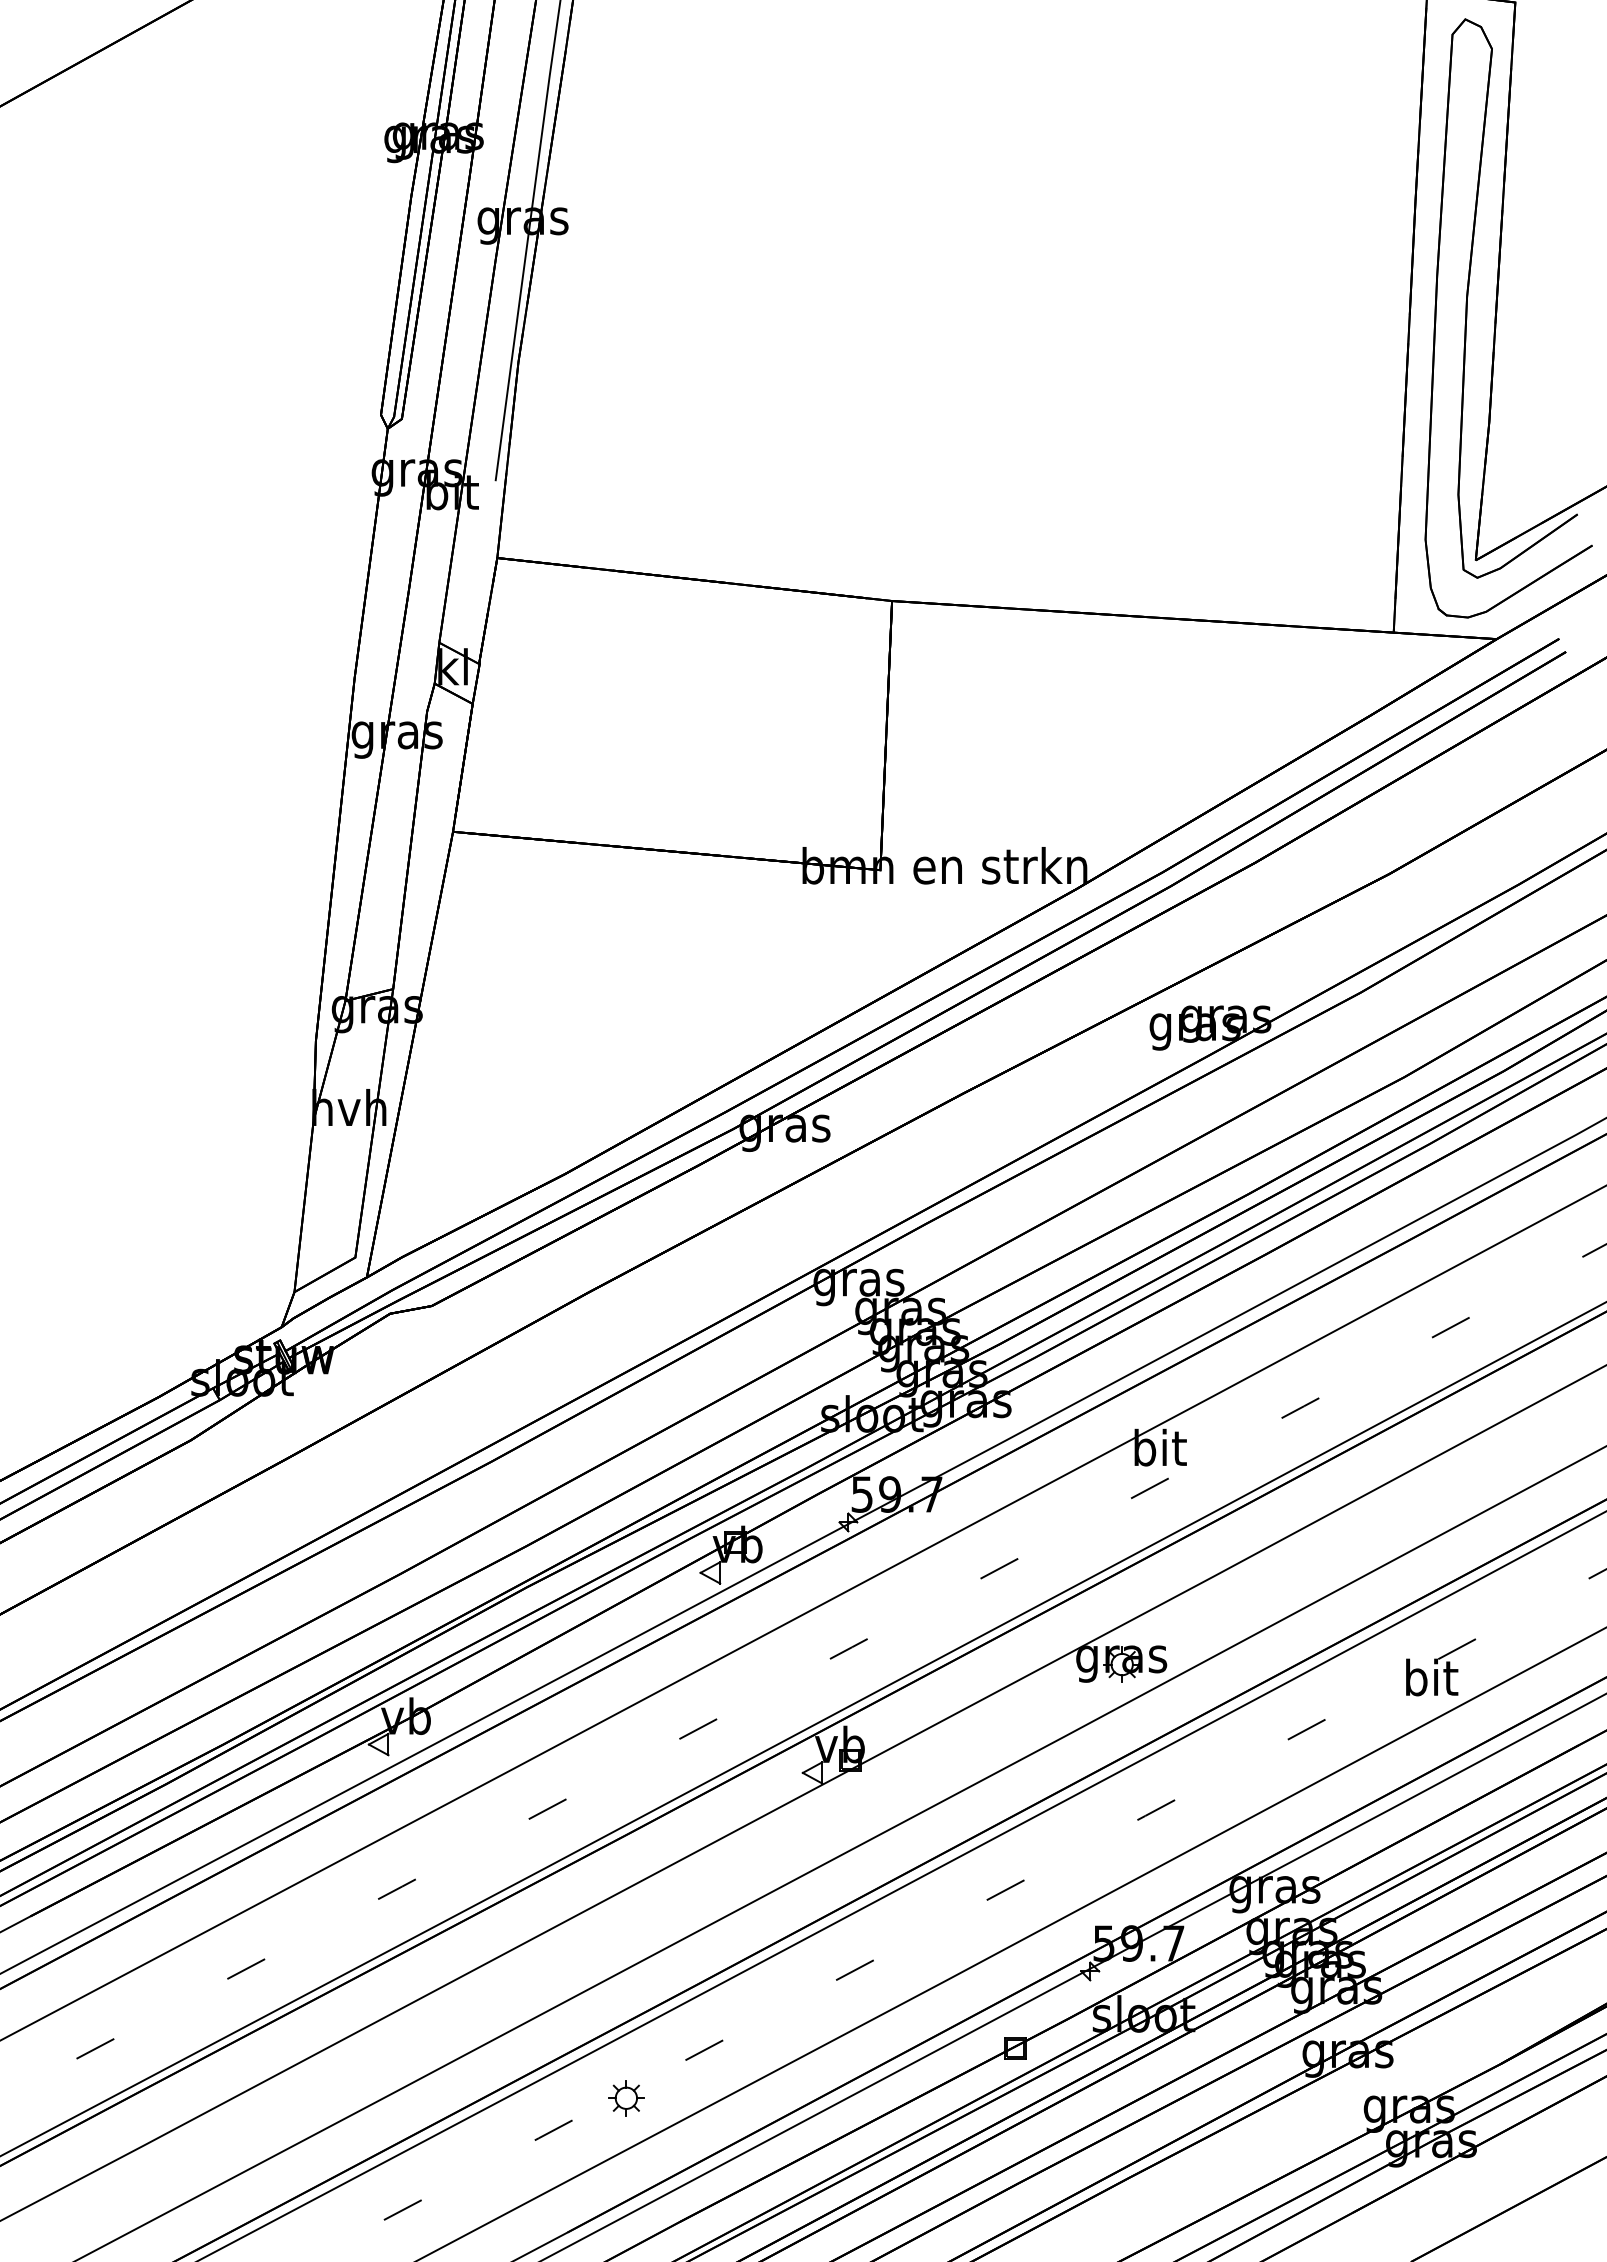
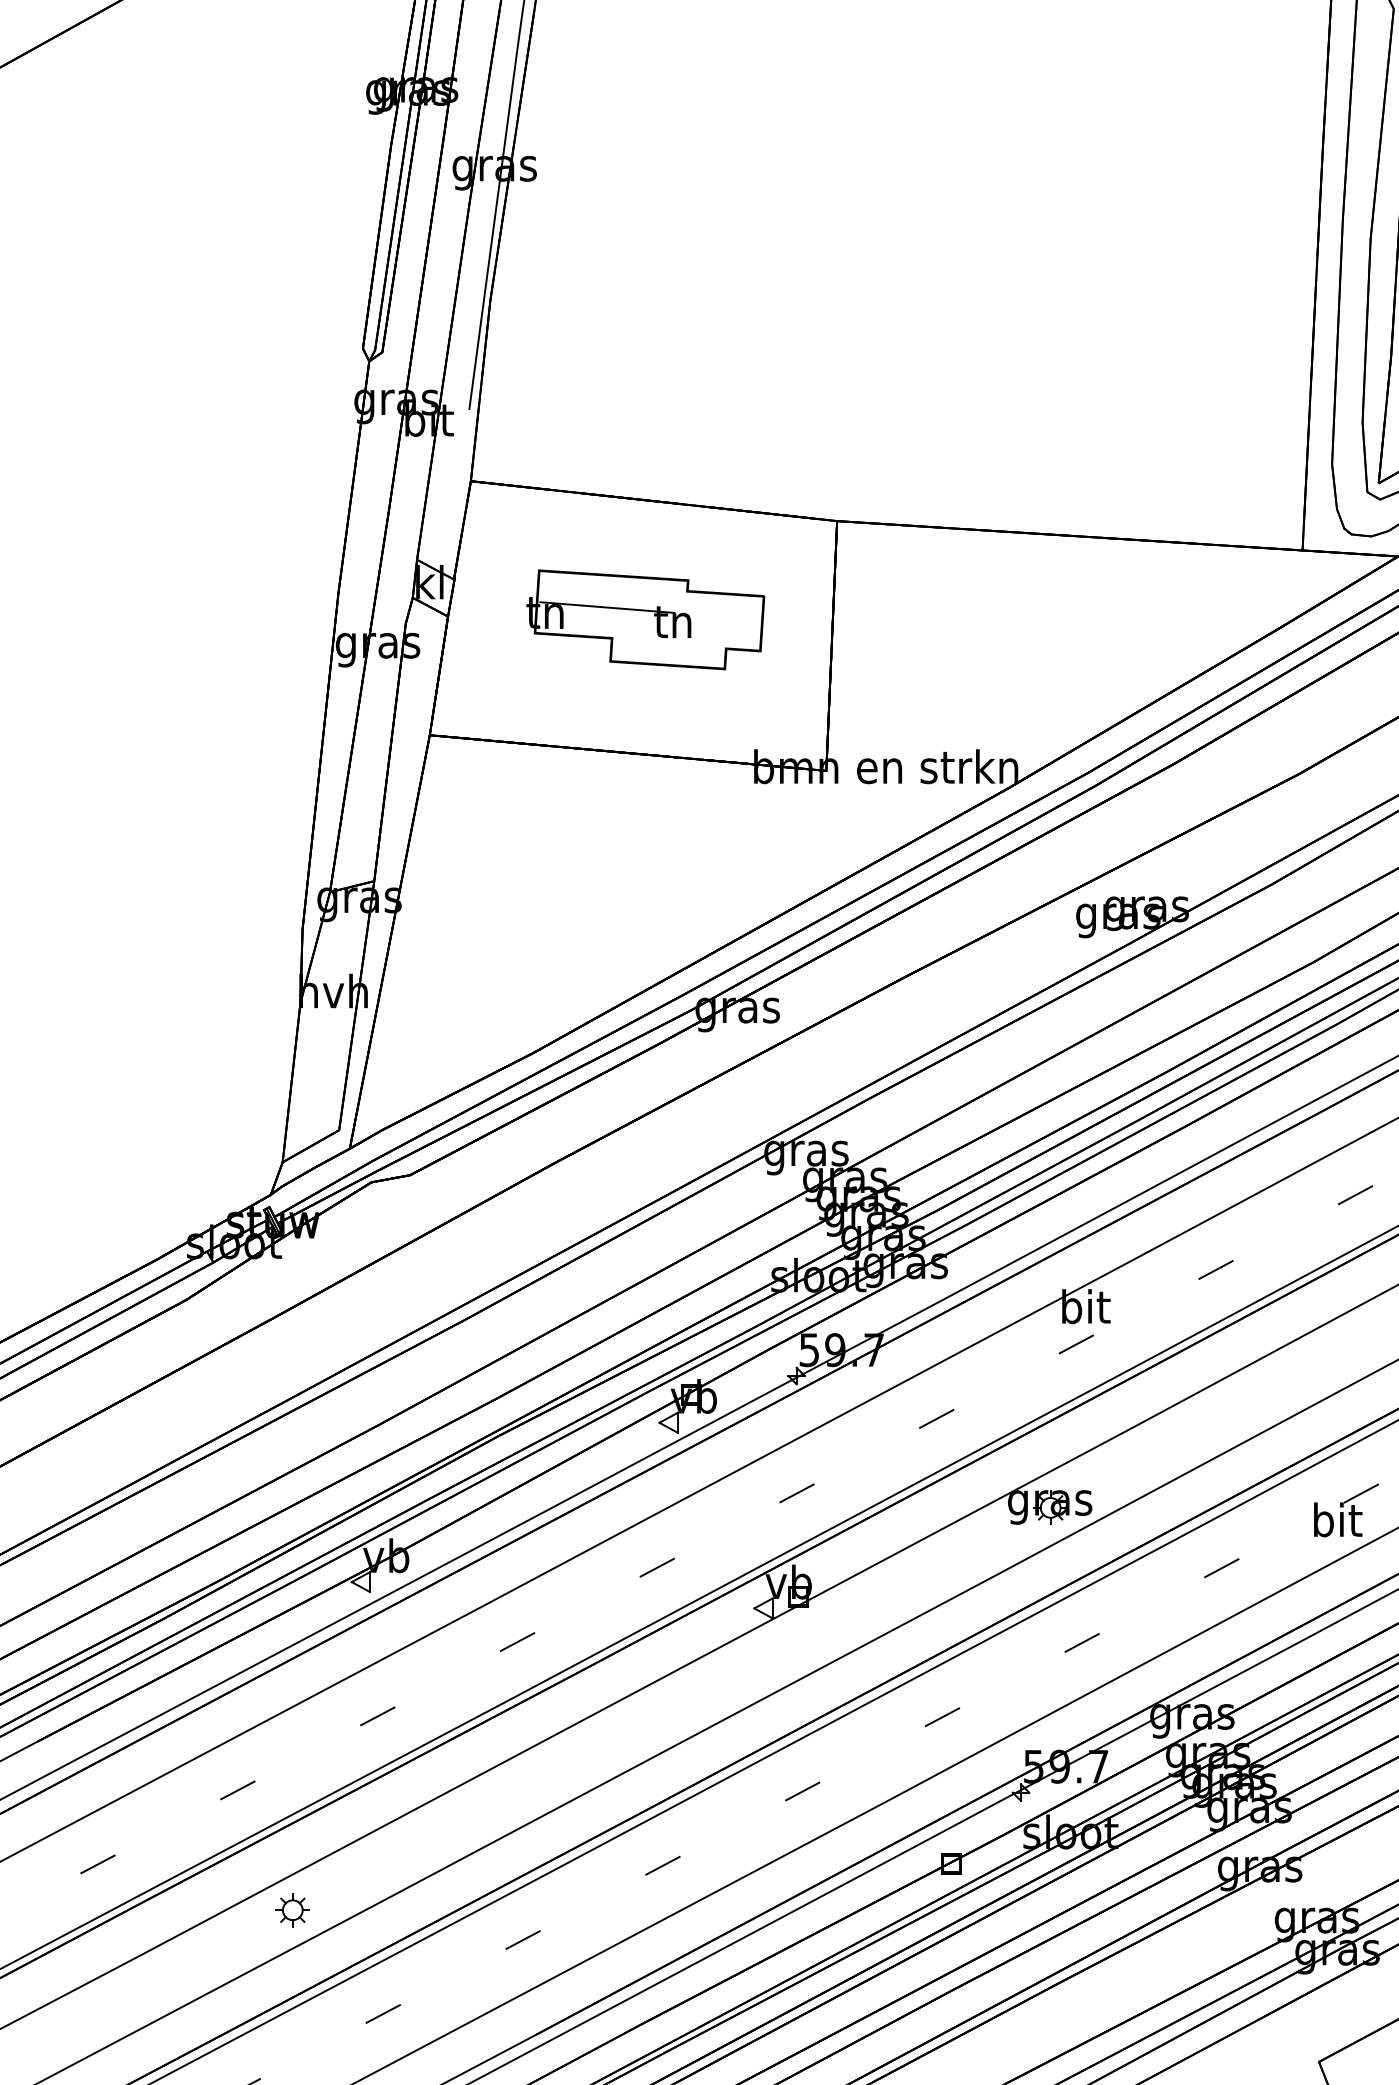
part: (685, 707) -> (645, 619), added
part: (626, 2098) -> (292, 1910), moved

